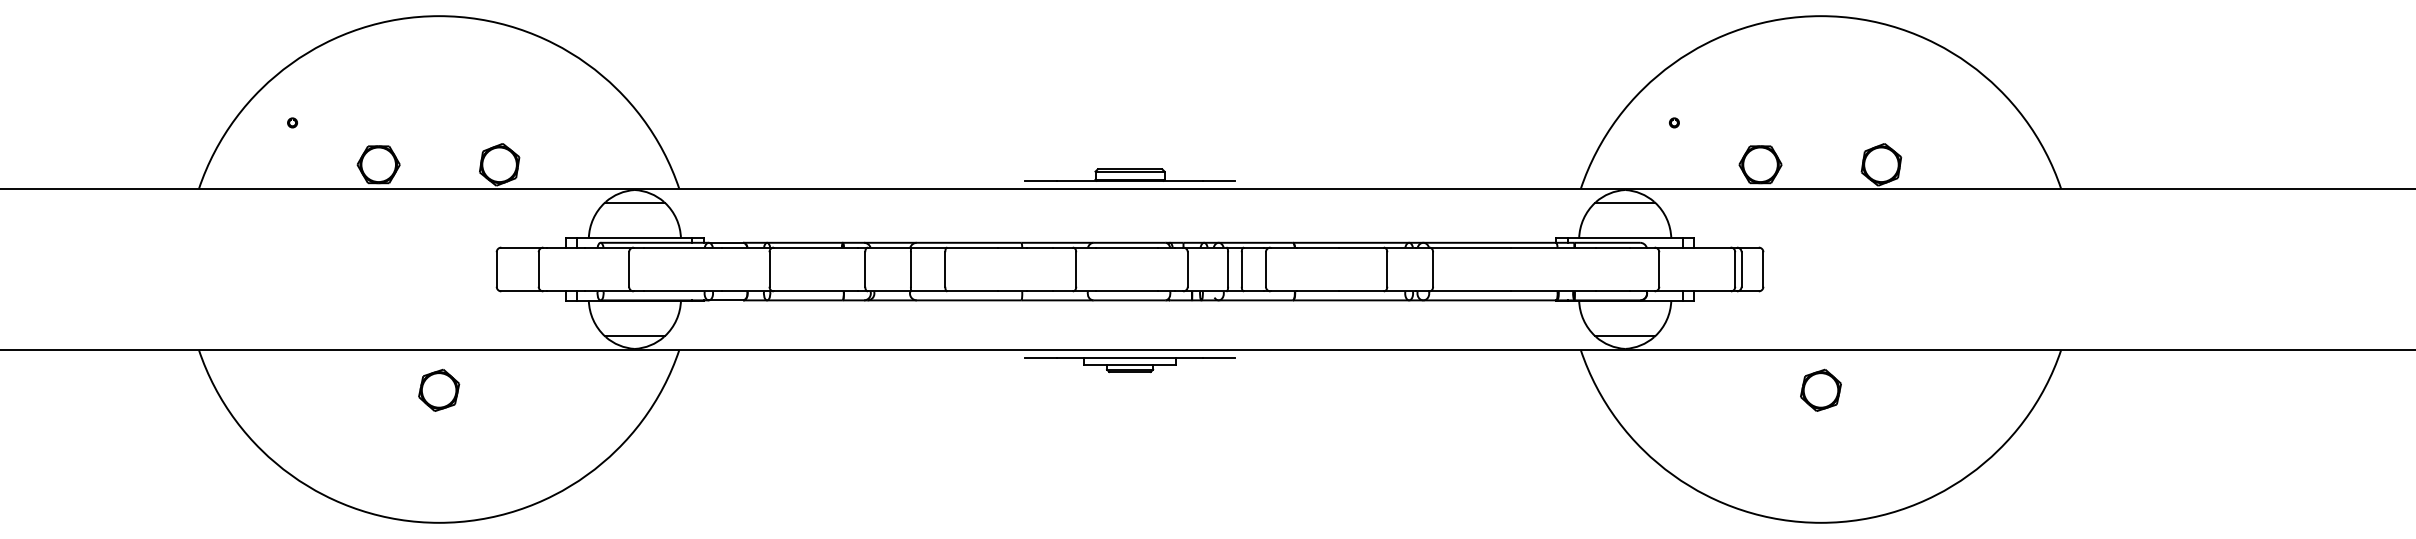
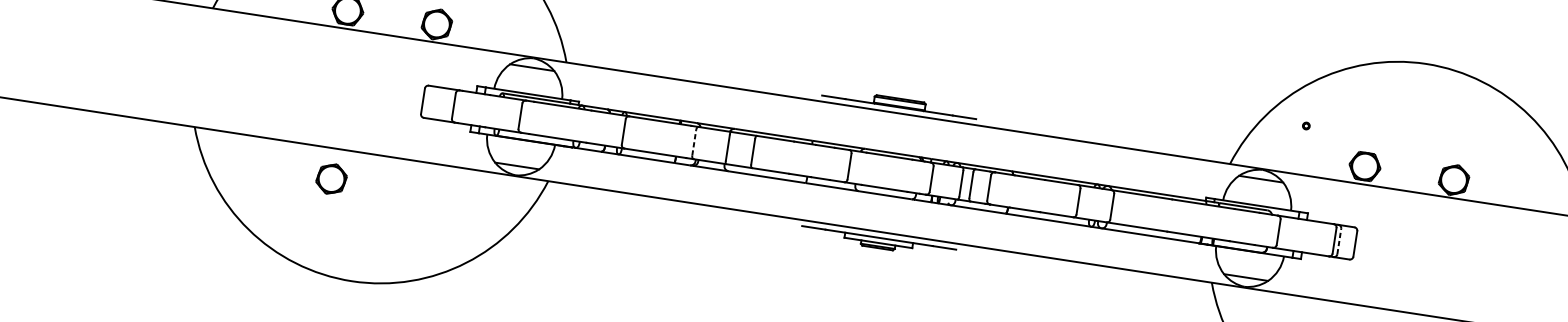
line: (865, 269) -> (694, 142), solid -> dashed
line: (1741, 269) -> (1339, 241), solid -> dashed
part: (439, 389) -> (331, 178), moved

